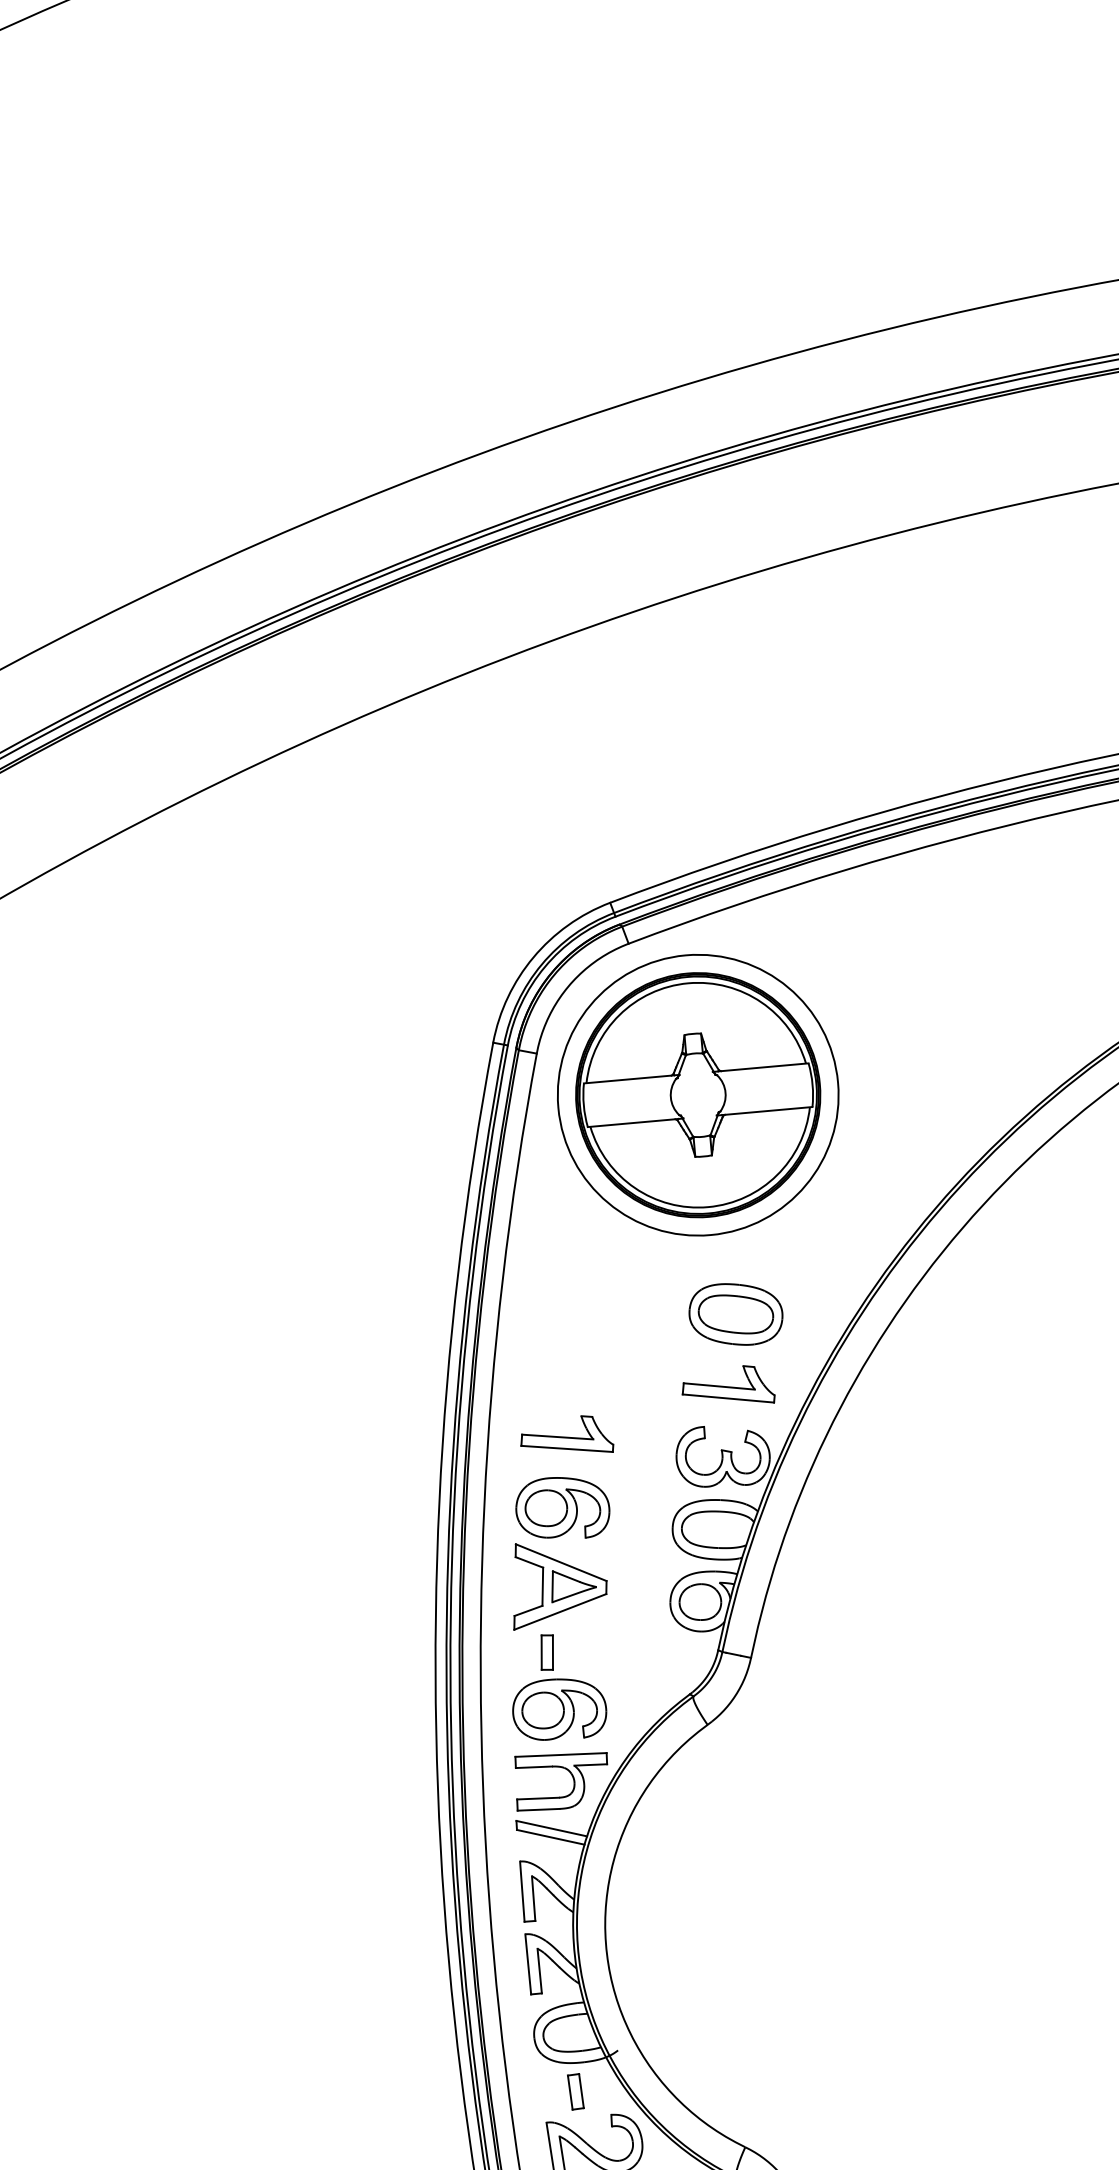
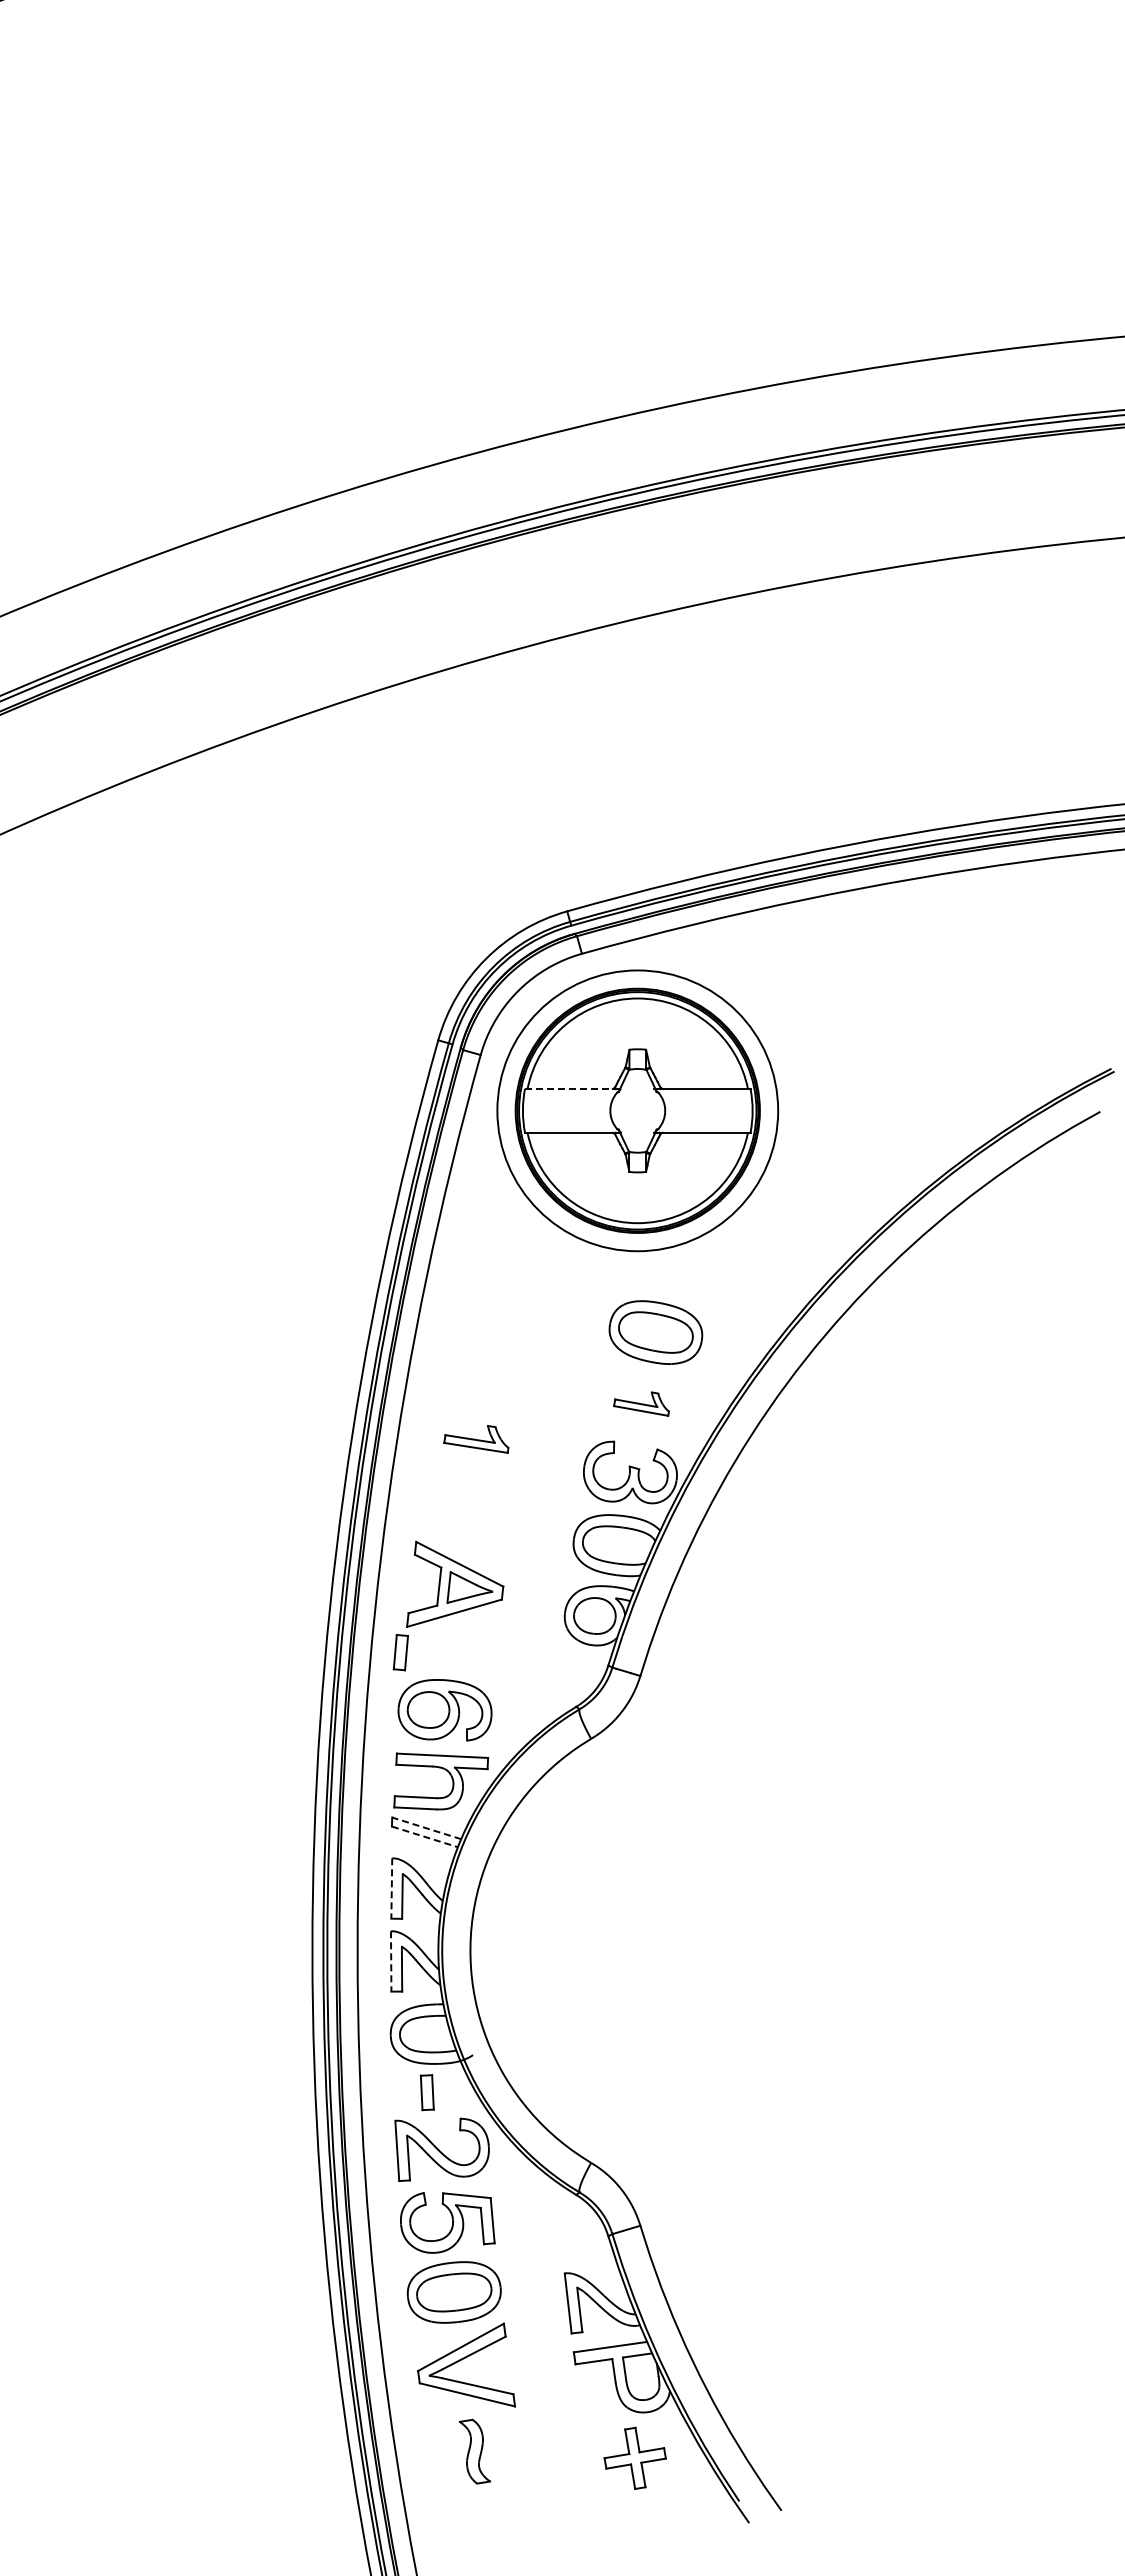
line: (632, 1078) -> (573, 1088), solid -> dashed
part: (727, 1386) -> (641, 1403), size x0.6
part: (566, 1436) -> (476, 1439), size x0.7
part: (562, 1508) -> (465, 1510), removed
part: (546, 1652) -> (400, 1652), moved
line: (551, 1828) -> (426, 1828), solid -> dashed
line: (550, 1836) -> (424, 1836), solid -> dashed
line: (522, 1892) -> (391, 1889), solid -> dashed
line: (528, 1964) -> (391, 1961), solid -> dashed

